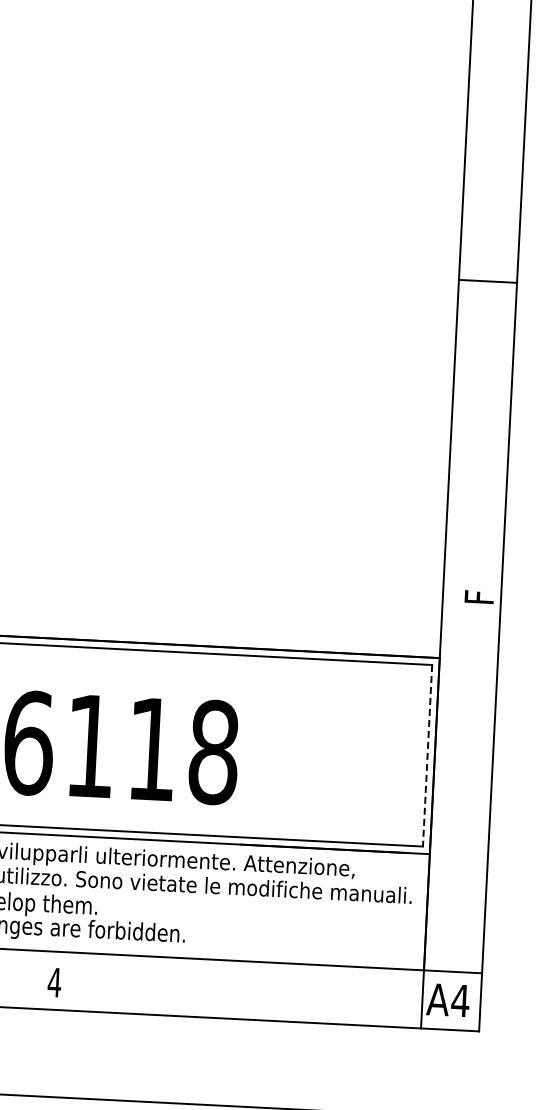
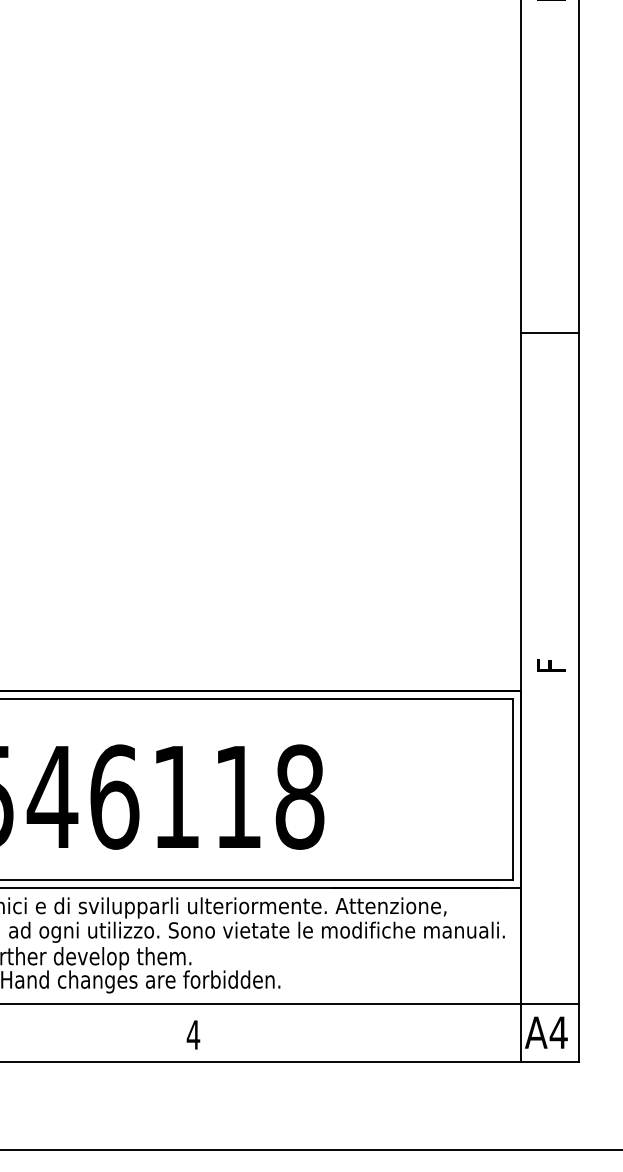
line: (487, 281) -> (549, 332), moved
text: (479, 597) -> (551, 665), moved
line: (427, 755) -> (513, 789), dashed -> solid
text: (54, 982) -> (193, 1034), moved

